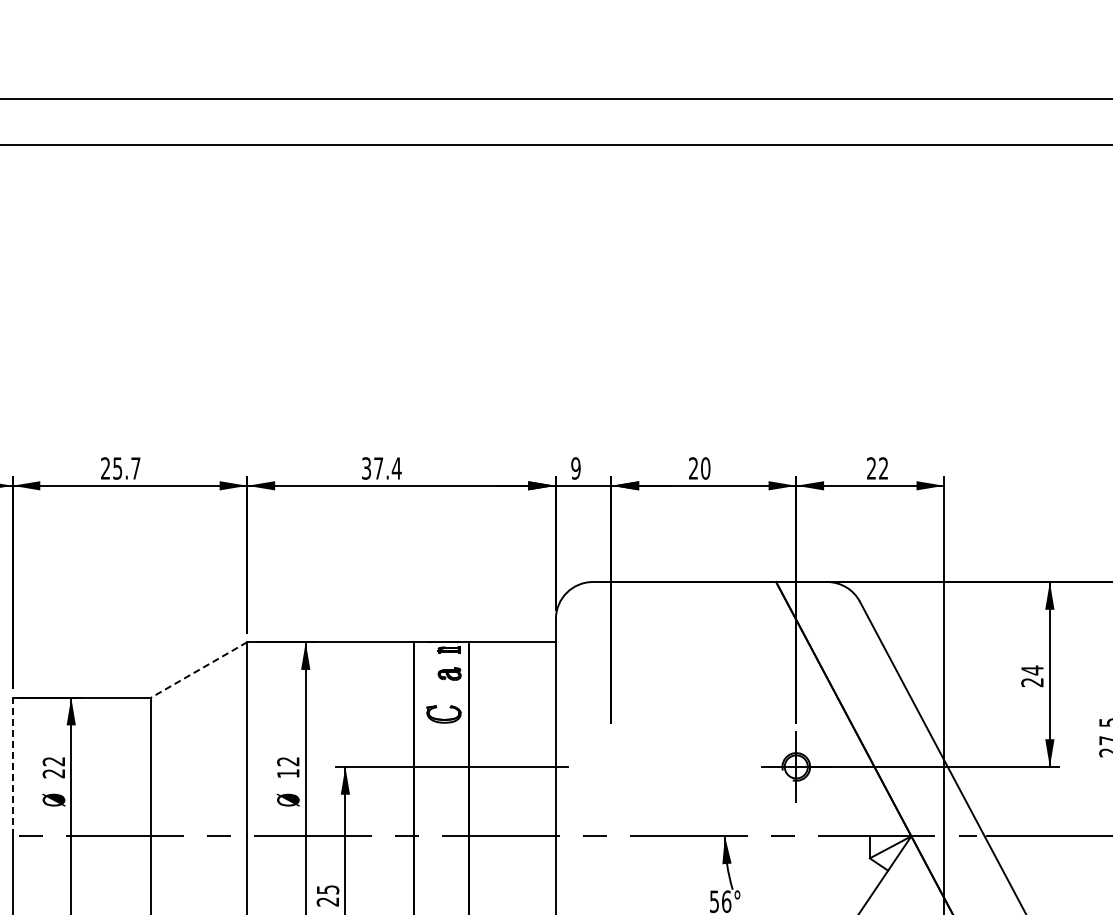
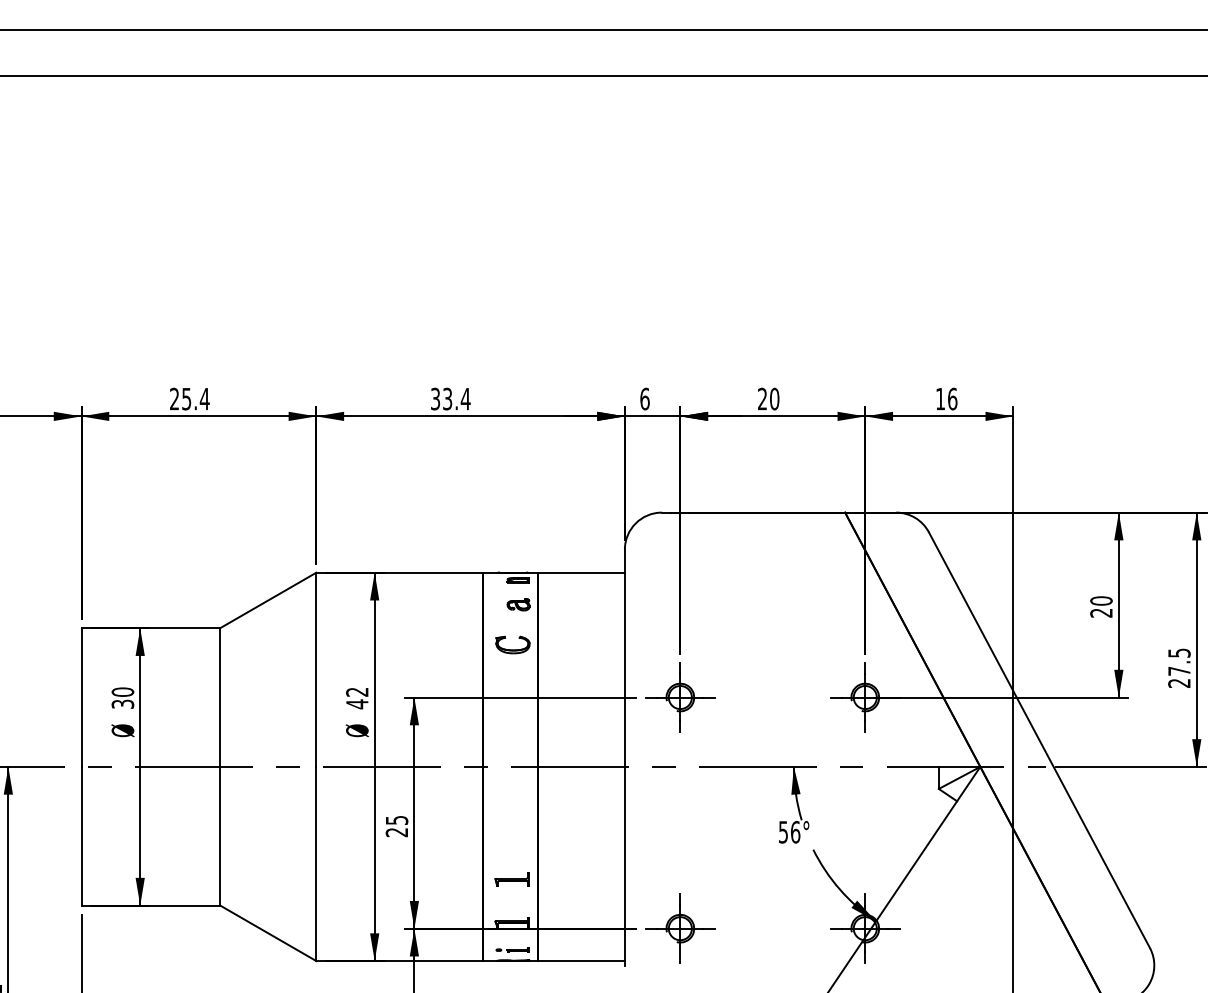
text: (378, 467) -> (447, 398), 37.4 -> 33.4
text: (575, 467) -> (644, 398), 9 -> 6
text: (877, 467) -> (946, 398), 22 -> 16
text: (135, 468) -> (204, 399), 25.7 -> 25.4
line: (198, 669) -> (267, 600), dashed -> solid
text: (1032, 670) -> (1101, 601), 24 -> 20
line: (12, 766) -> (81, 697), dashed -> solid
text: (53, 766) -> (122, 697), 22 -> 30
part: (611, 766) -> (680, 697), added
text: (288, 773) -> (357, 704), 12 -> 42

